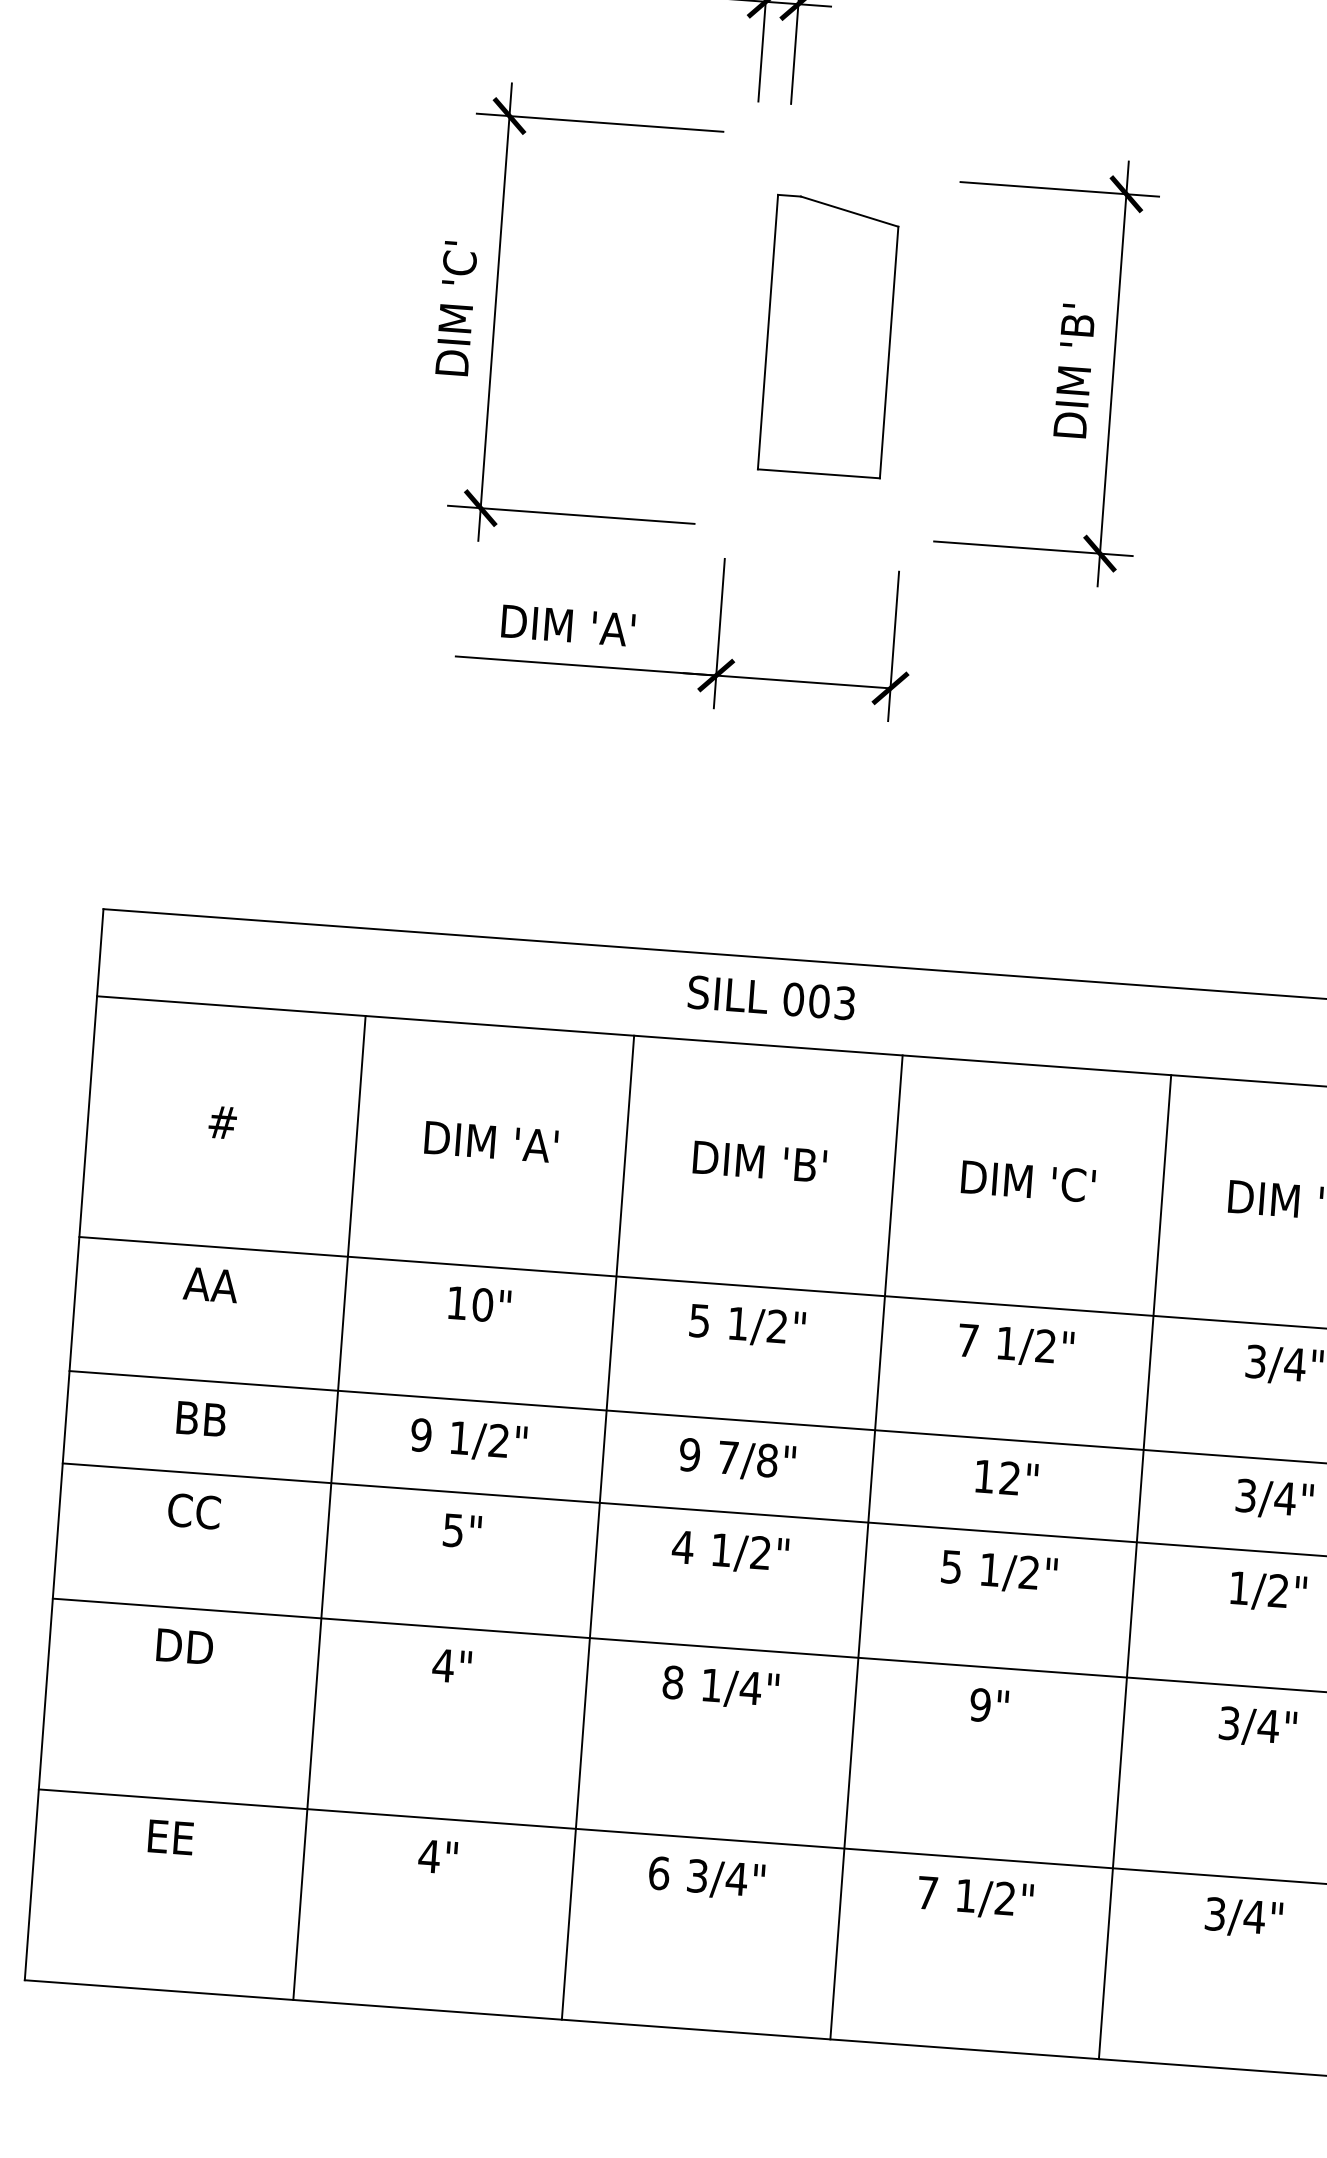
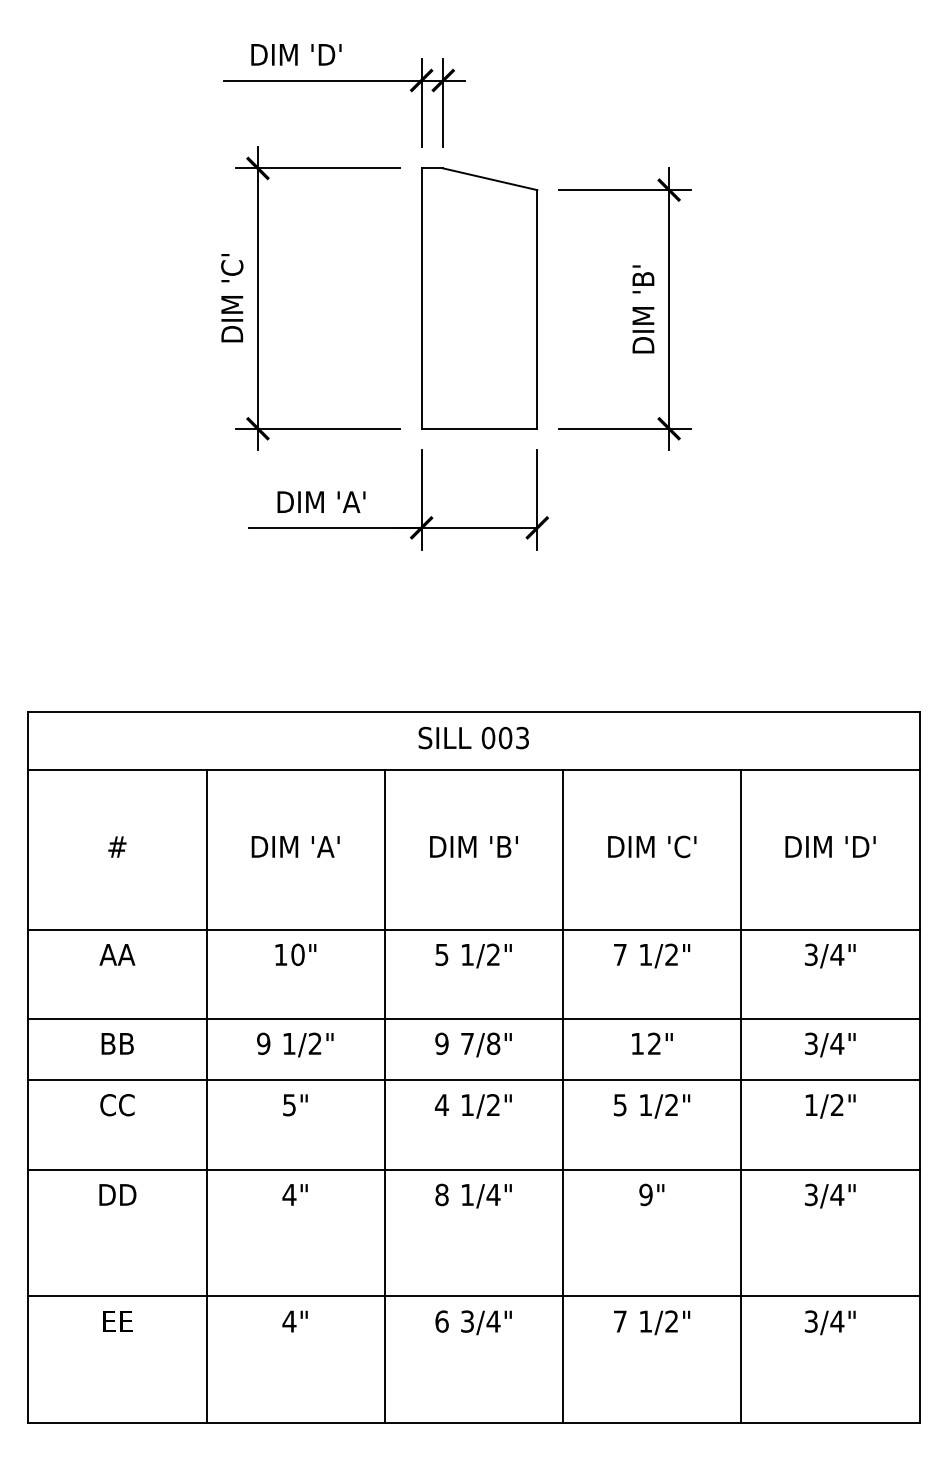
part: (828, 336) -> (479, 298), size x1.43

